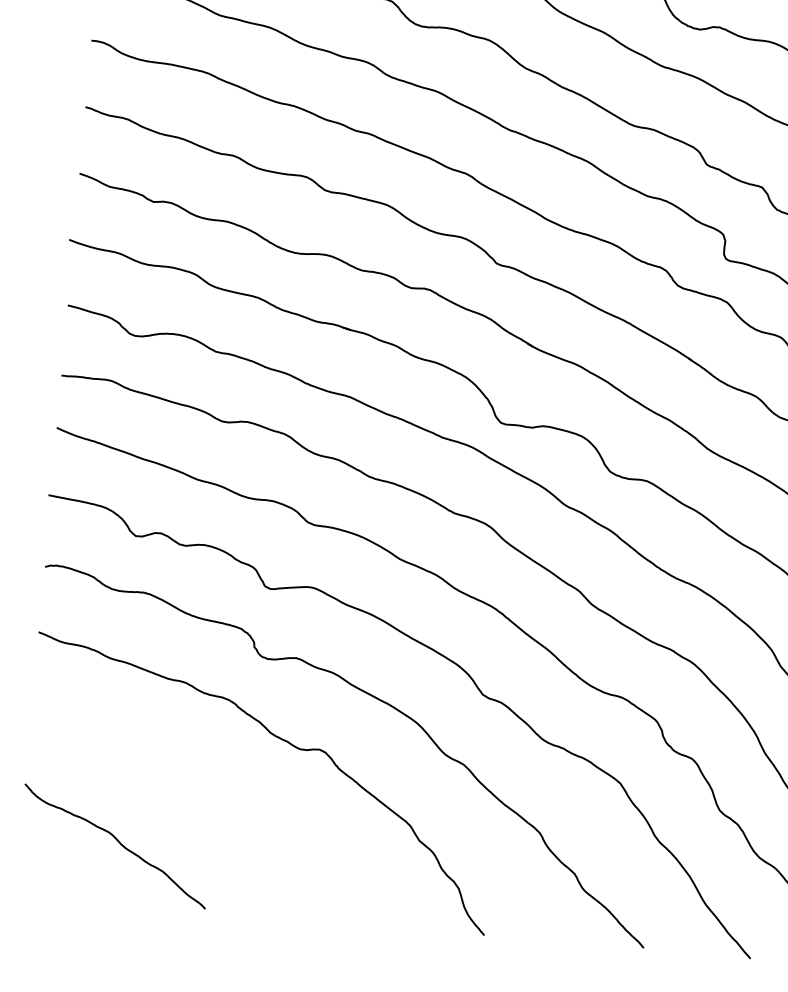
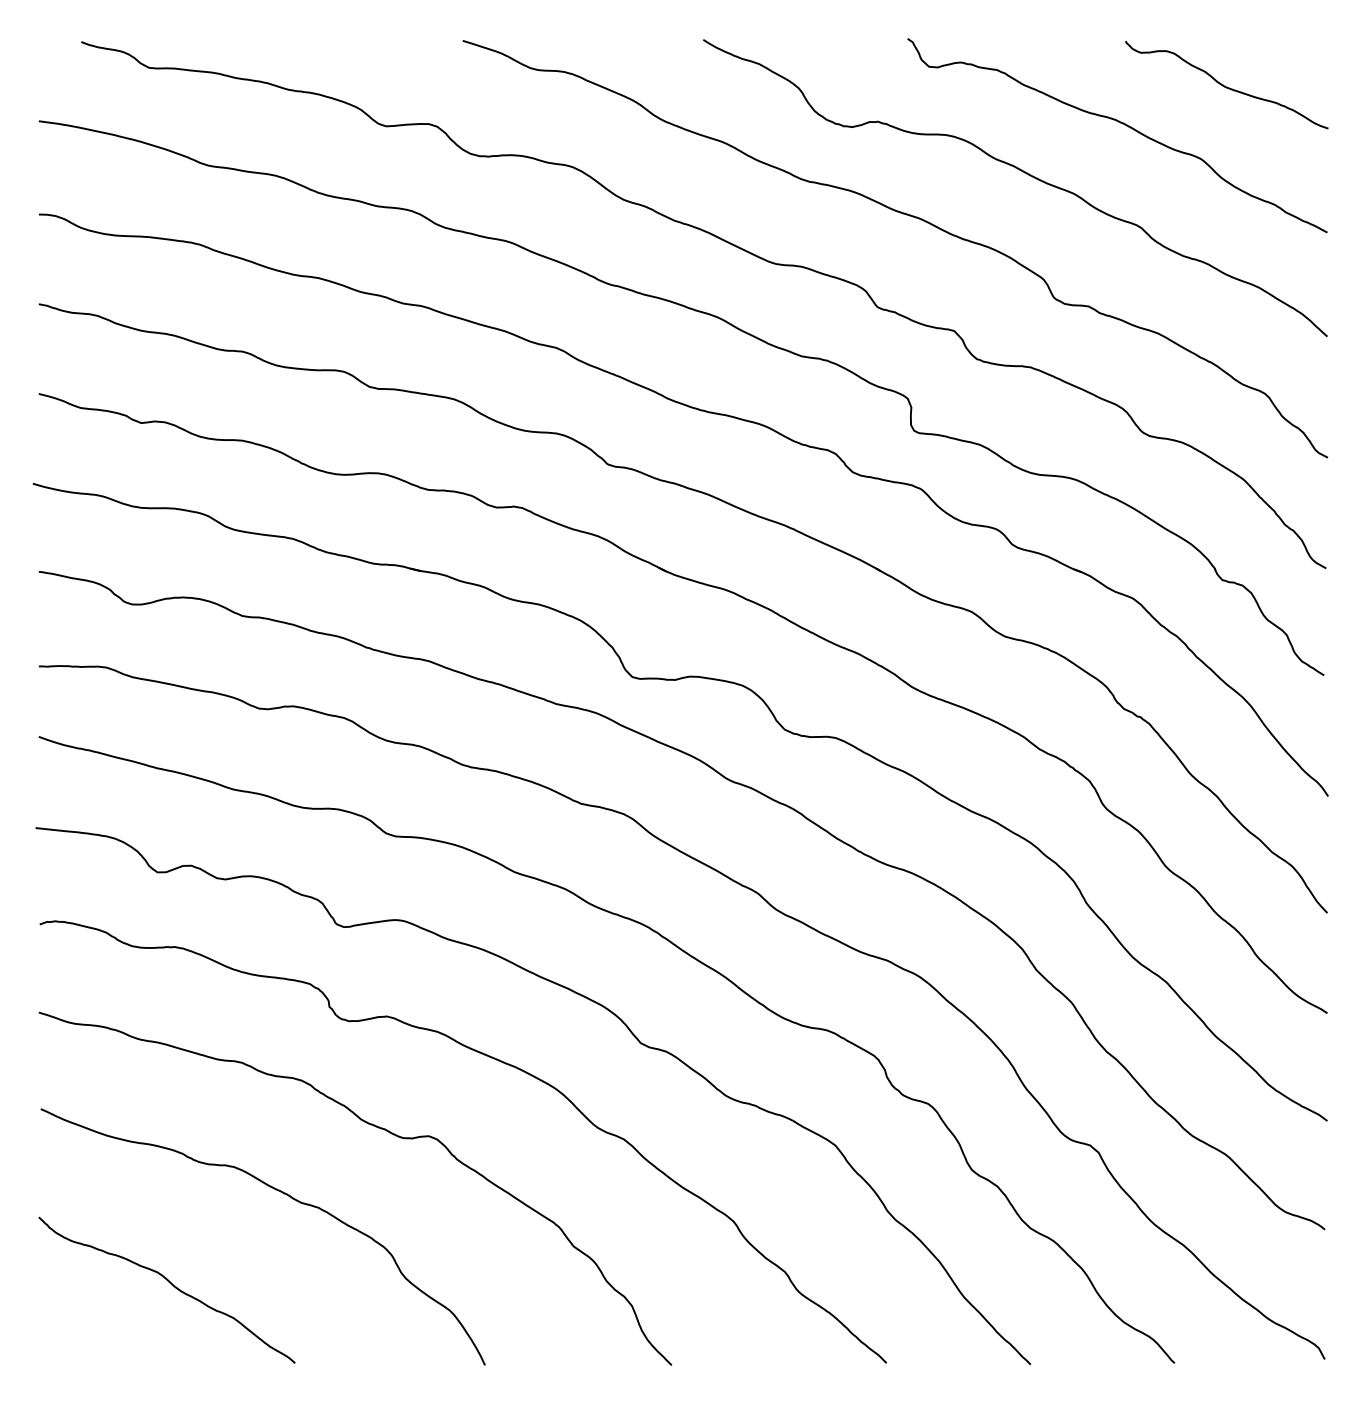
curve: (208, 783) -> (284, 1194), added

